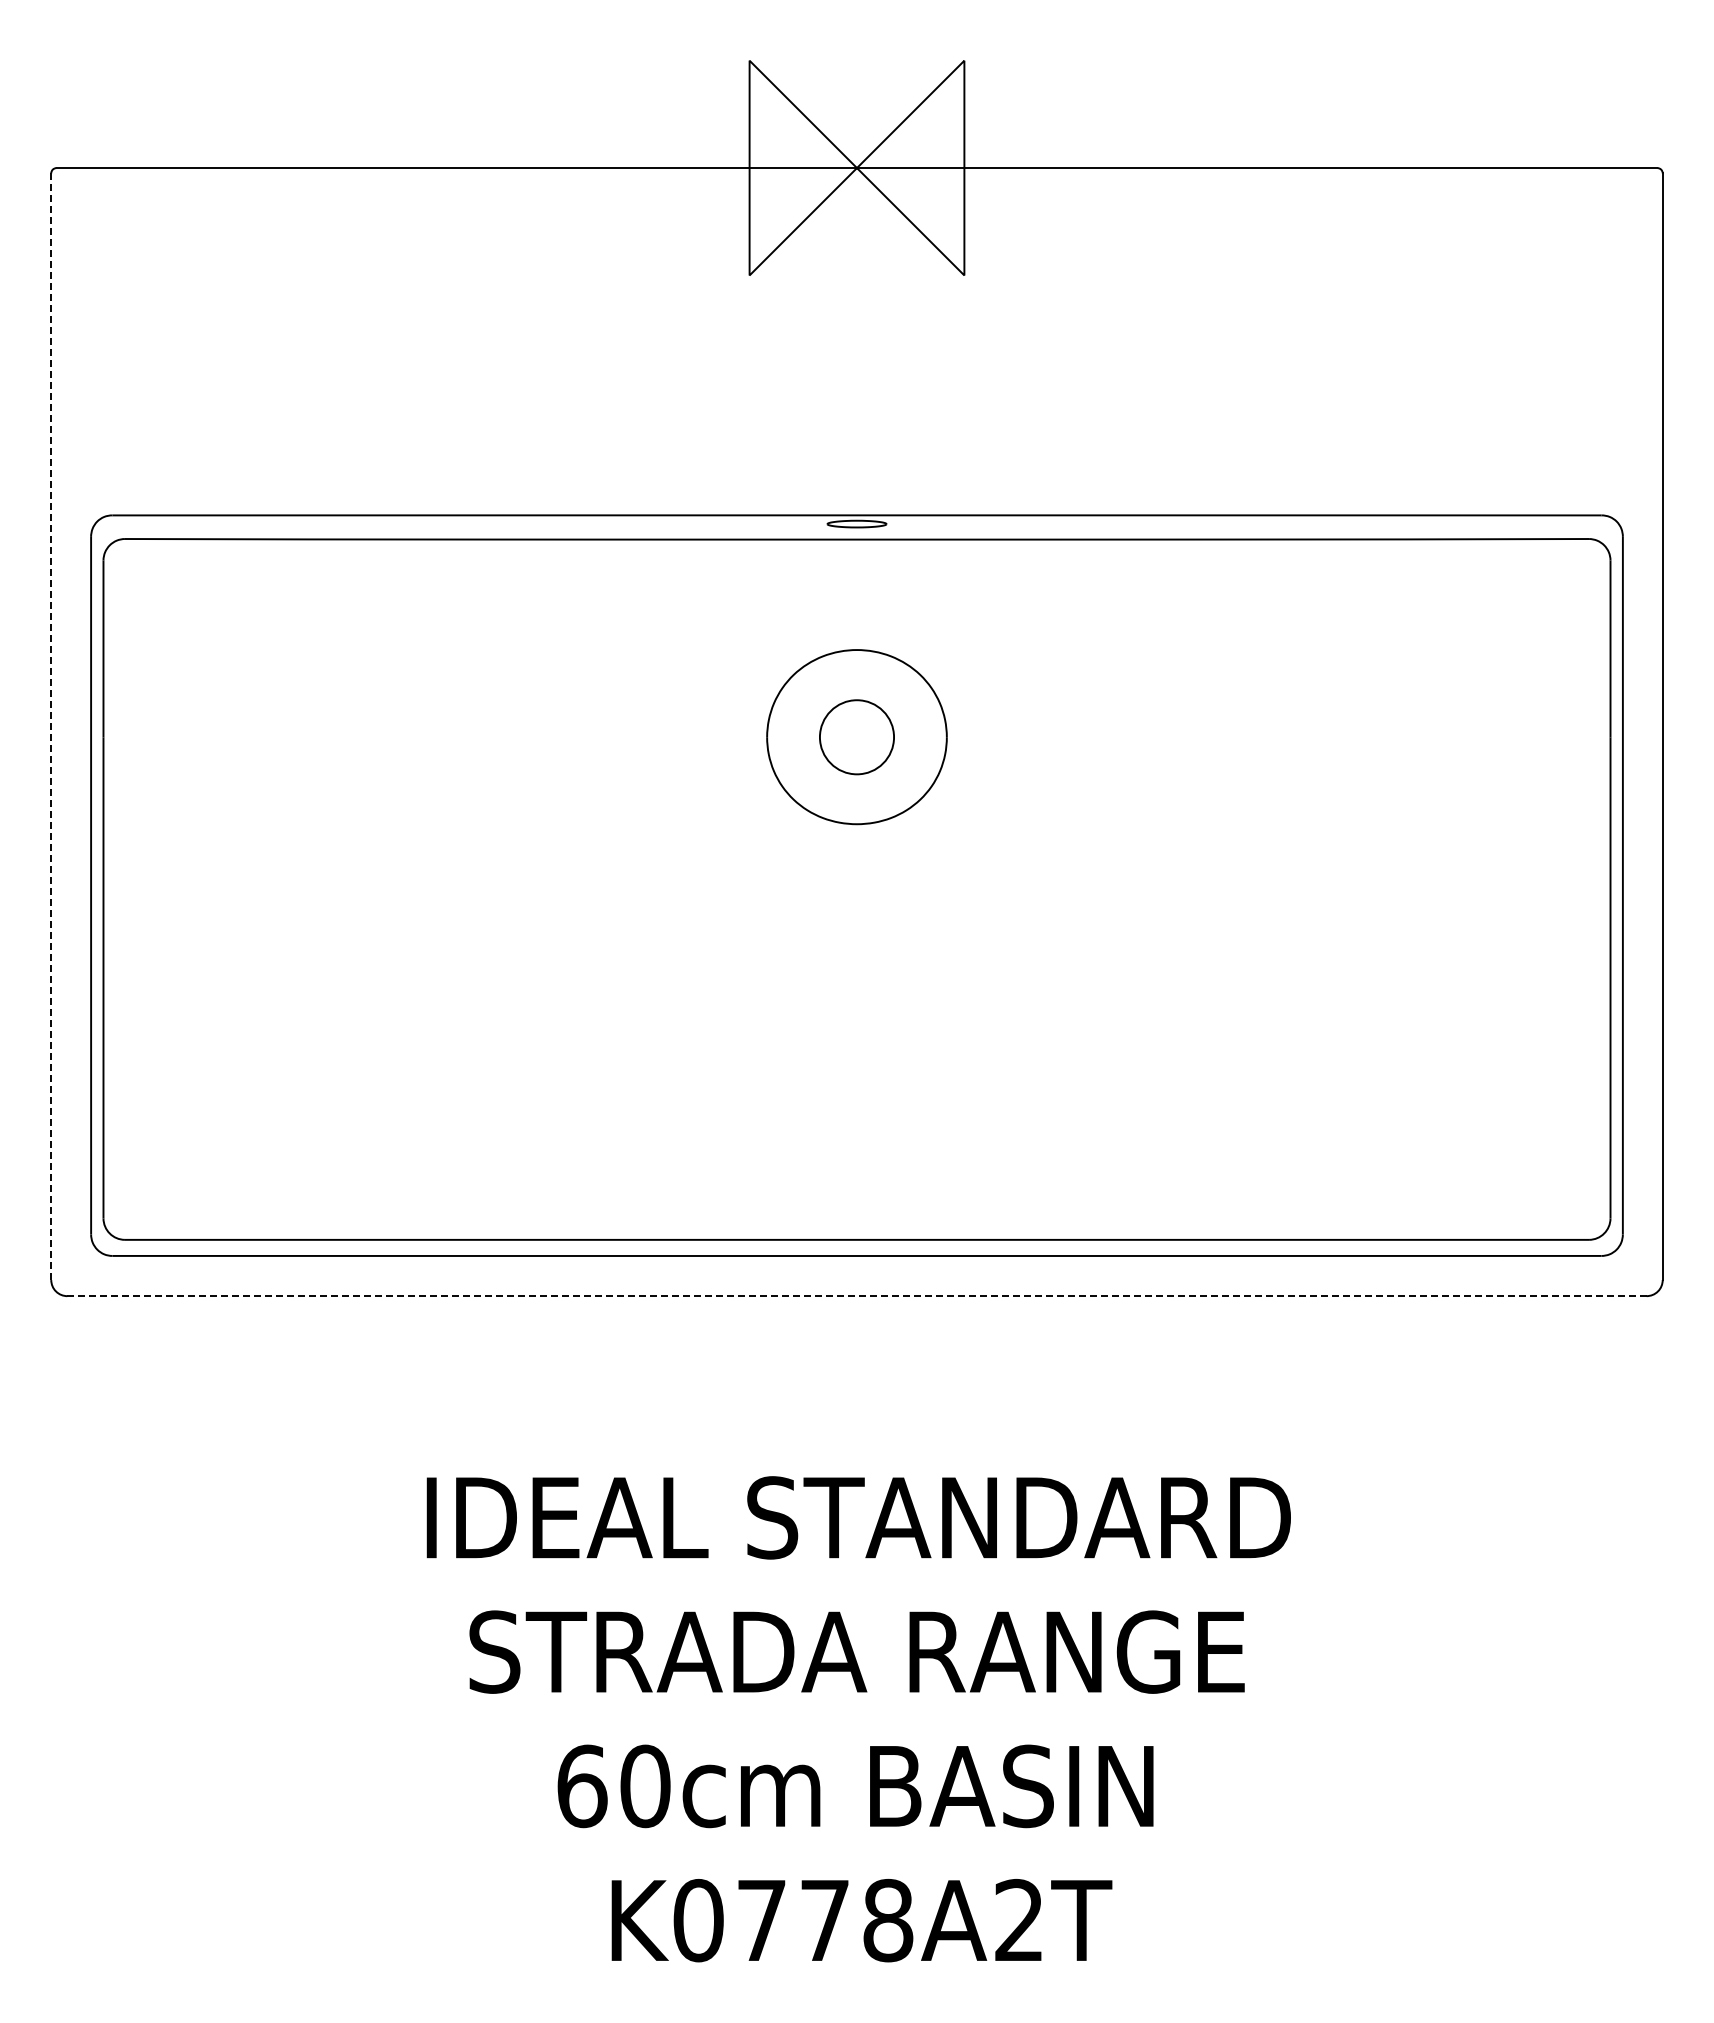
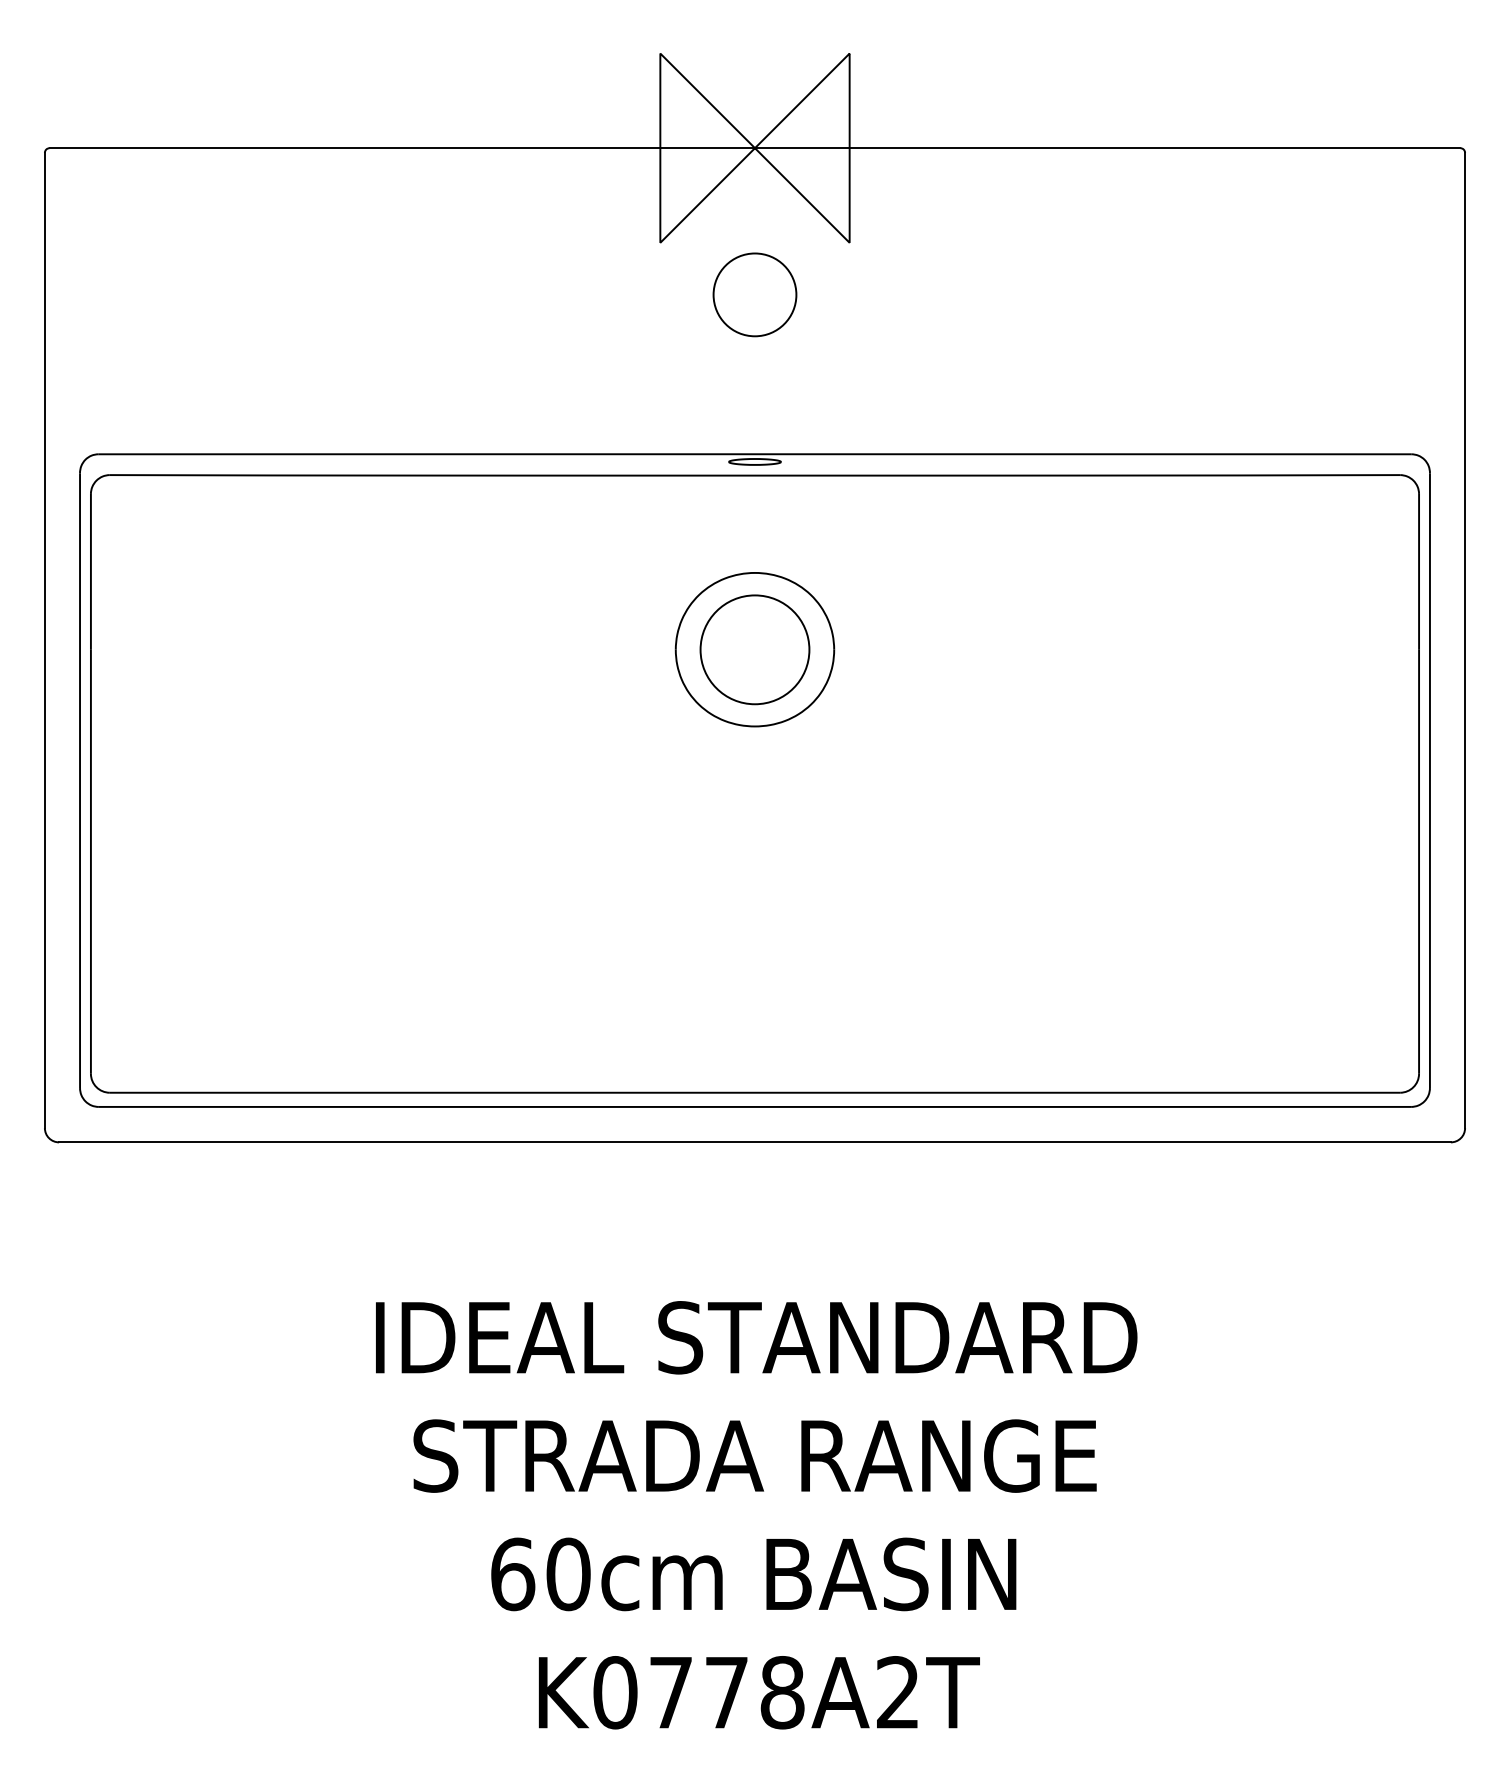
circle: (856, 334) -> (754, 294), added
line: (51, 727) -> (45, 641), dashed -> solid
circle: (856, 737) -> (754, 650), size x1.67
line: (857, 1296) -> (755, 1142), dashed -> solid

